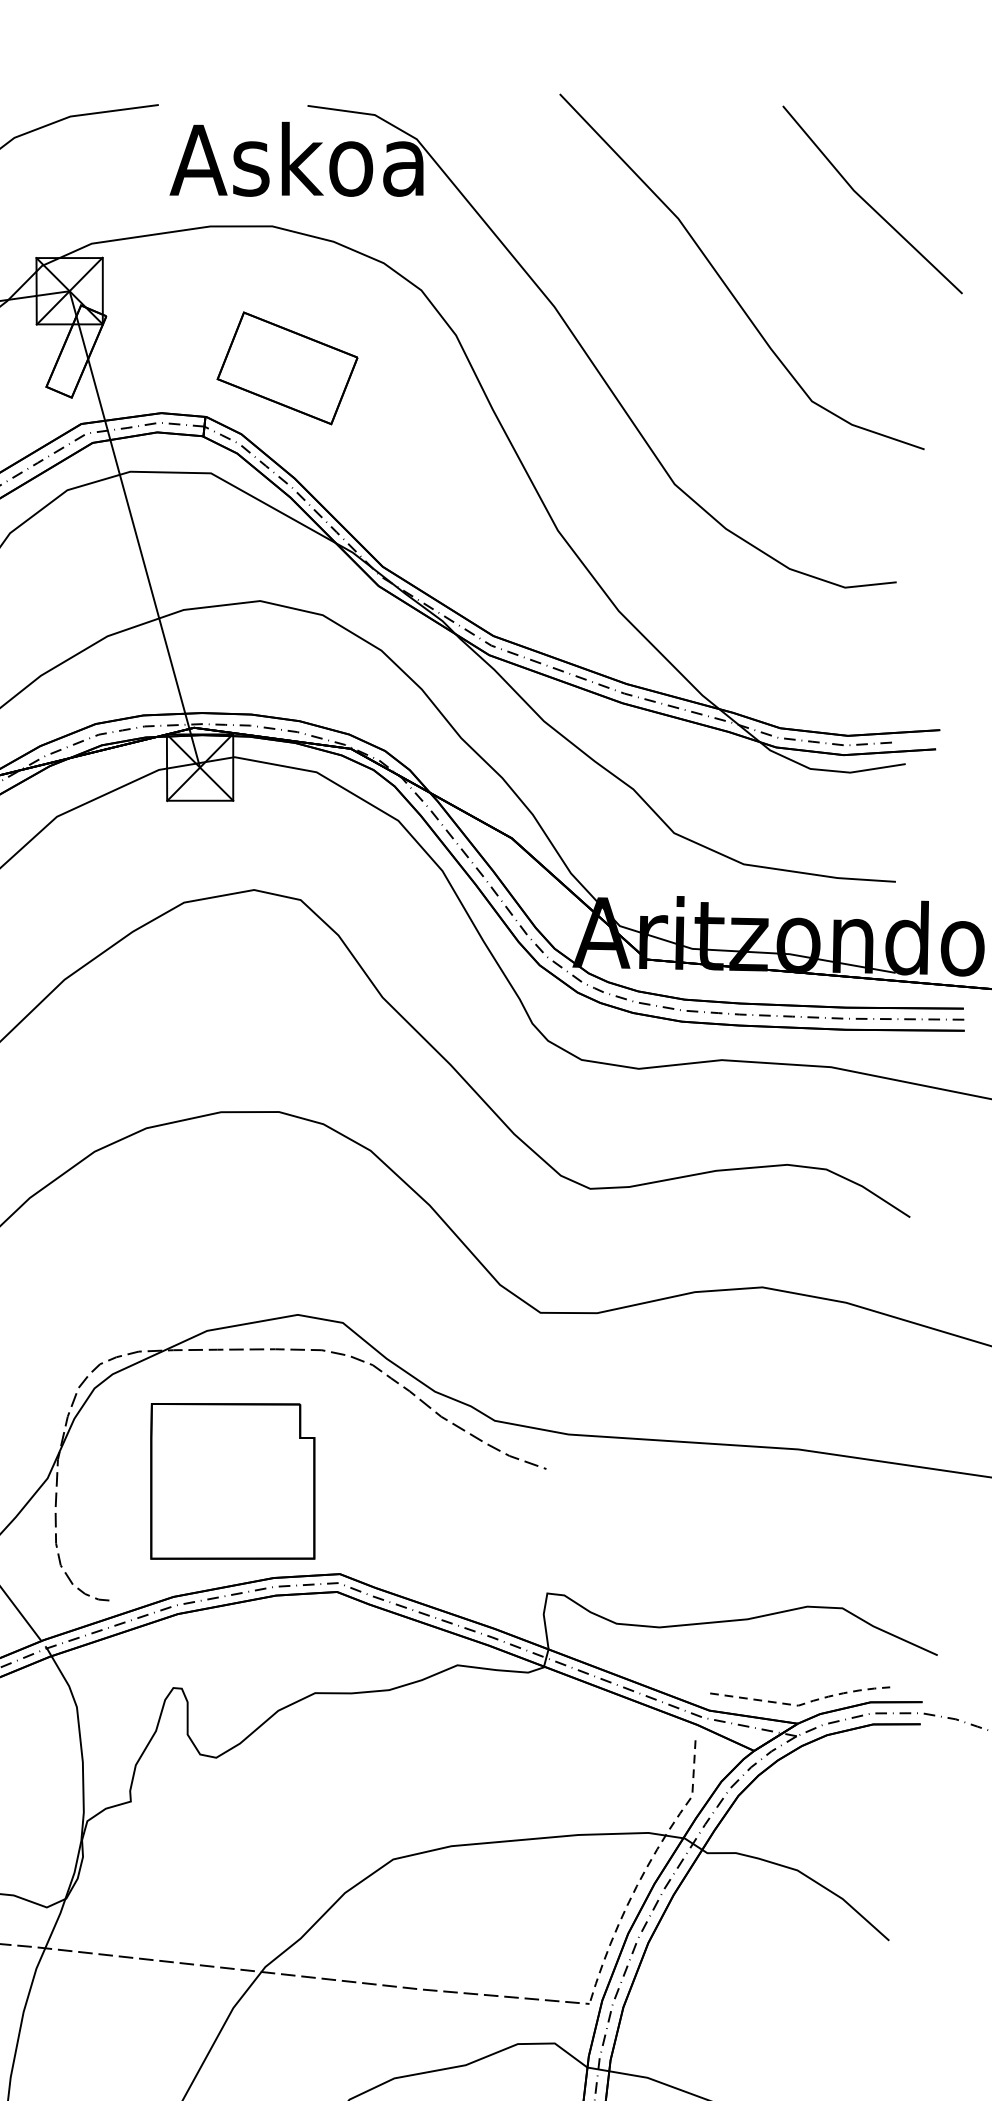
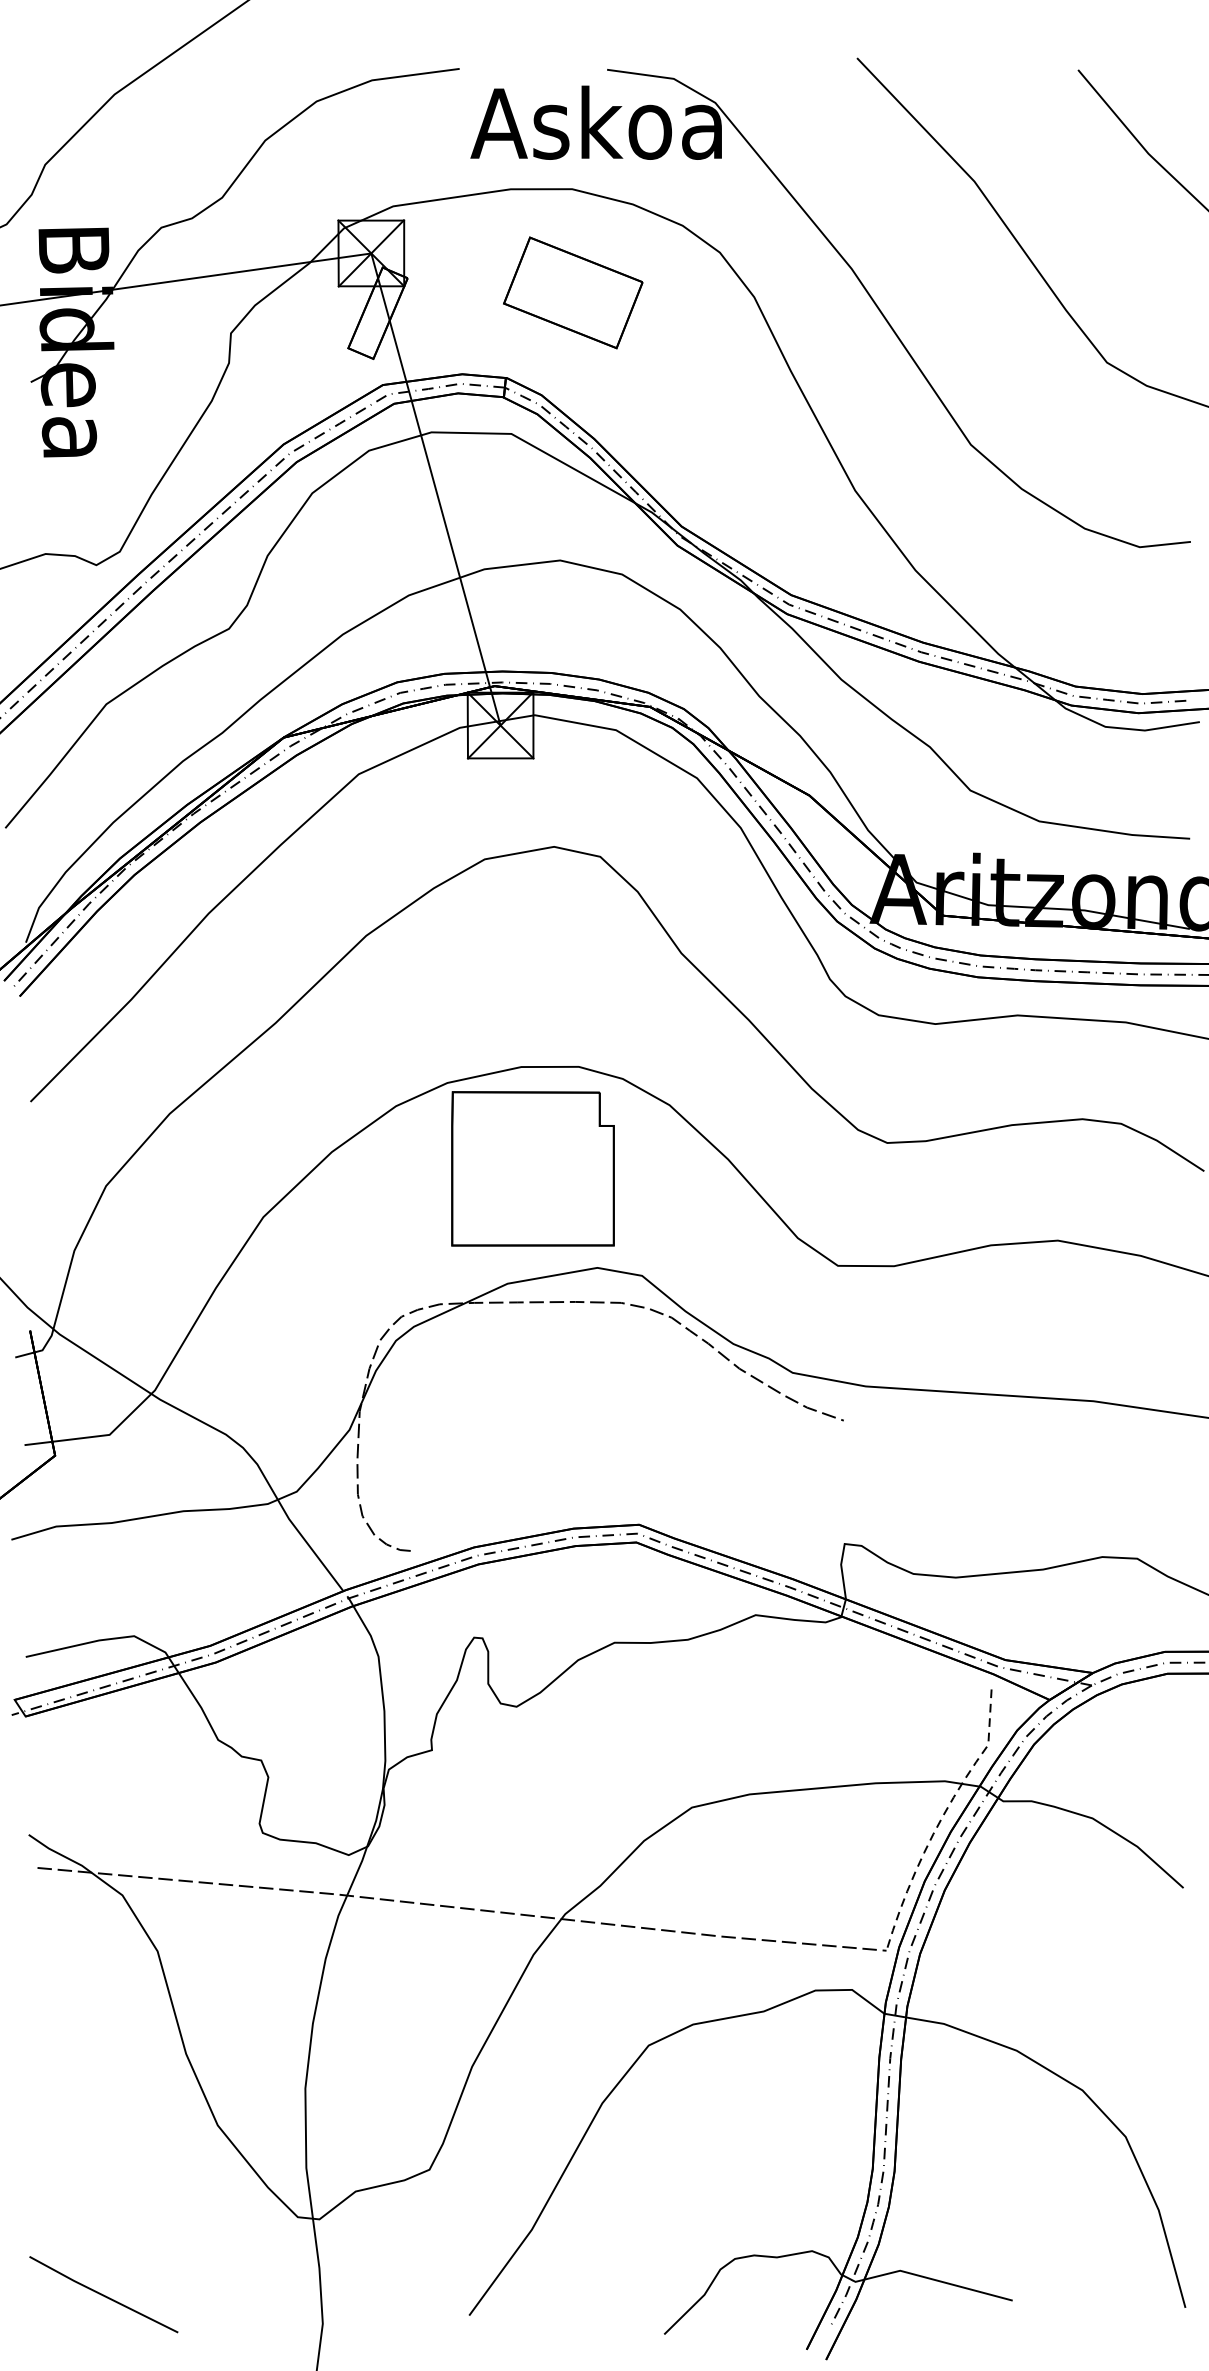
part: (287, 367) -> (573, 292), moved
part: (232, 1480) -> (532, 1168), moved
curve: (802, 1702) -> (1097, 1652), removed

